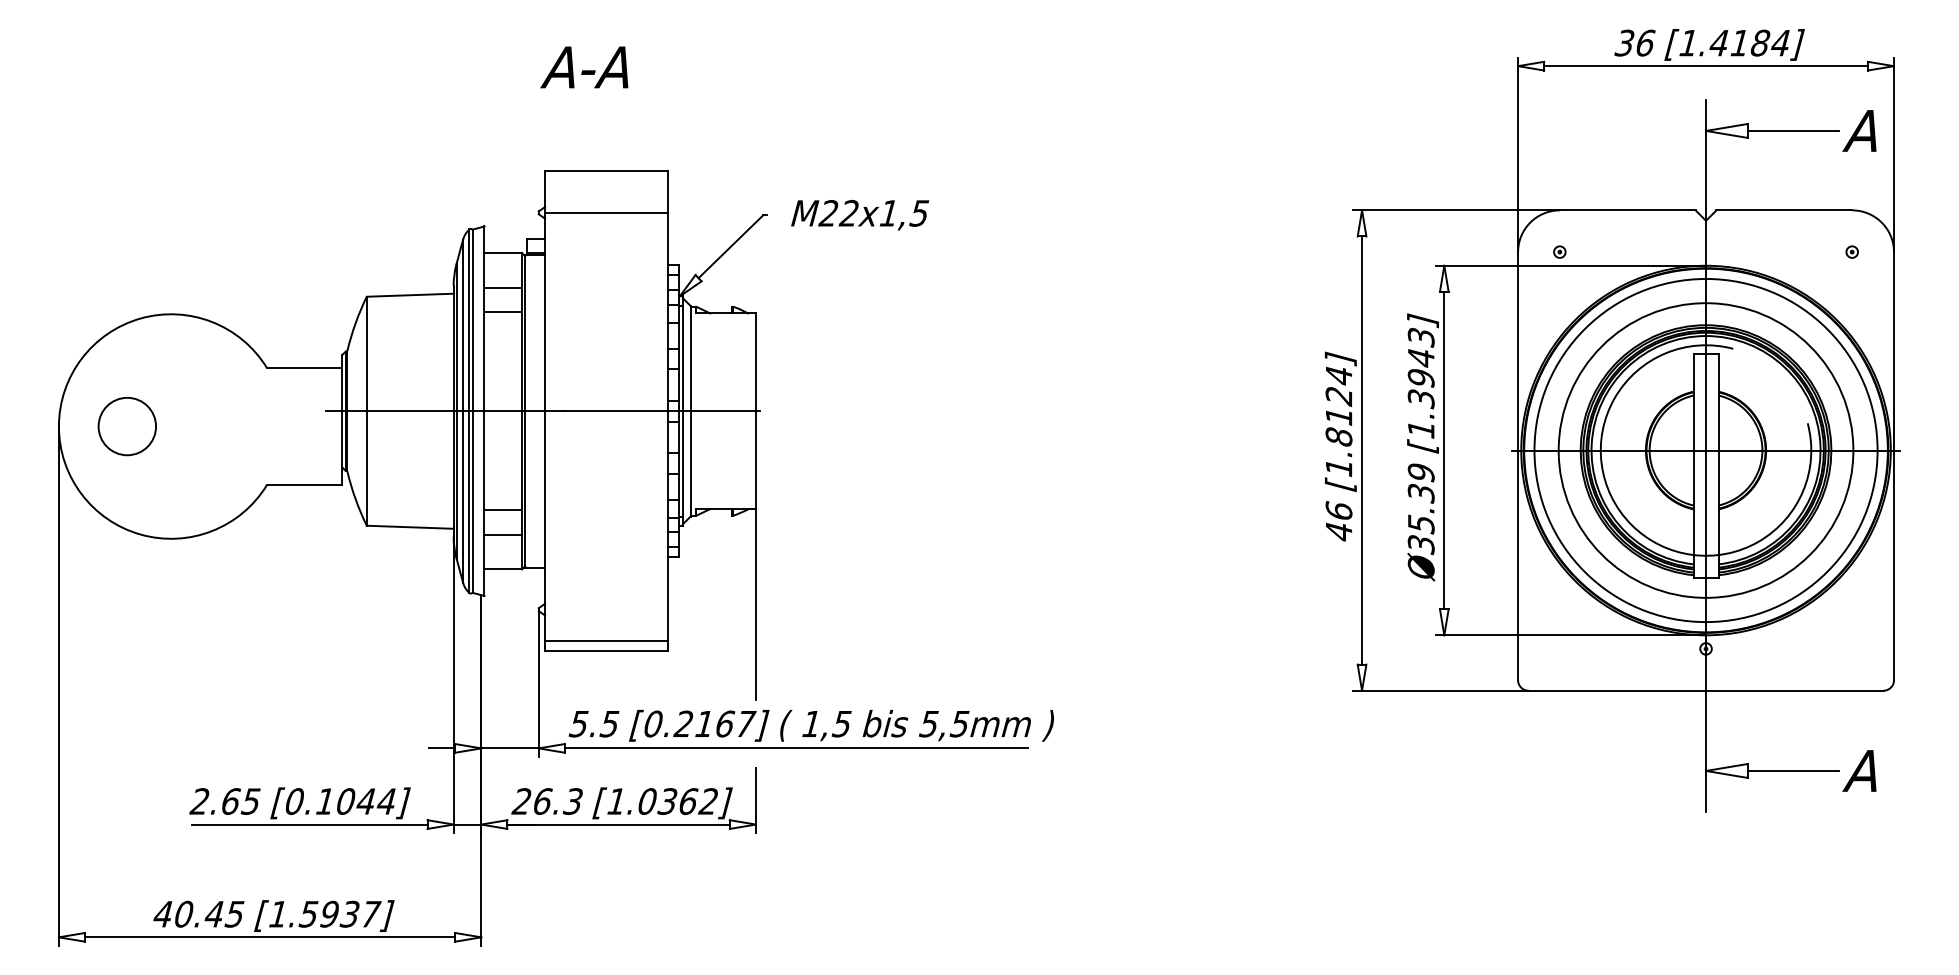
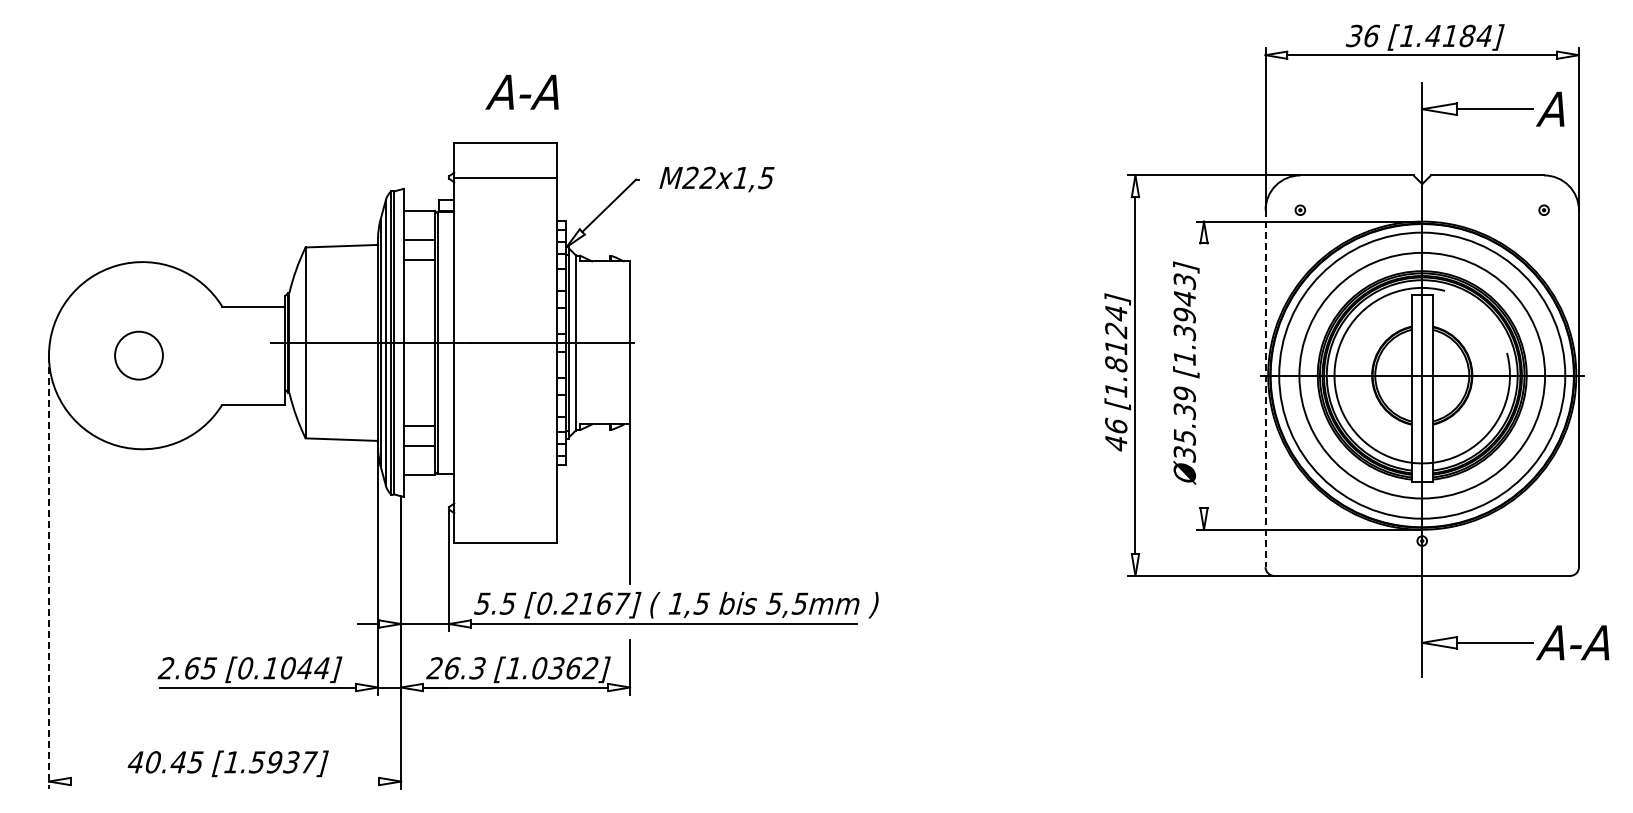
text: (583, 66) -> (521, 91), moved
circle: (126, 426) -> (138, 355), moved
line: (1444, 450) -> (1204, 375), removed
line: (1518, 467) -> (1265, 389), solid -> dashed
line: (606, 641) -> (505, 534), removed
line: (58, 686) -> (48, 572), solid -> dashed
text: (1906, 770) -> (1589, 642), A -> A-A
line: (269, 937) -> (224, 781), removed

